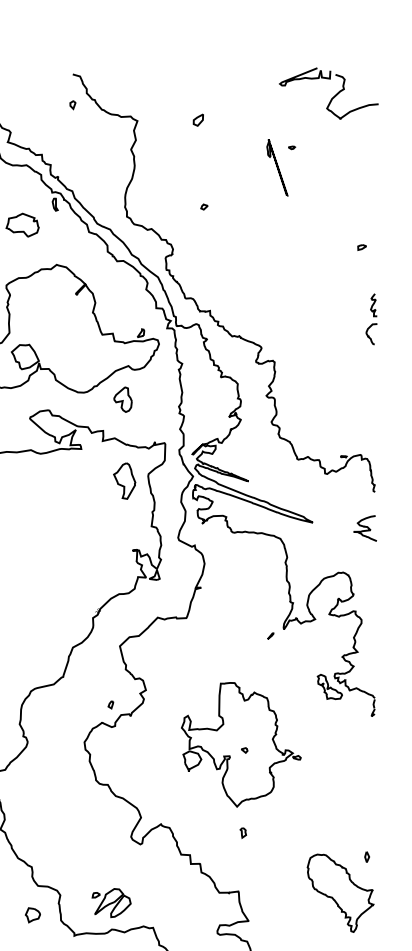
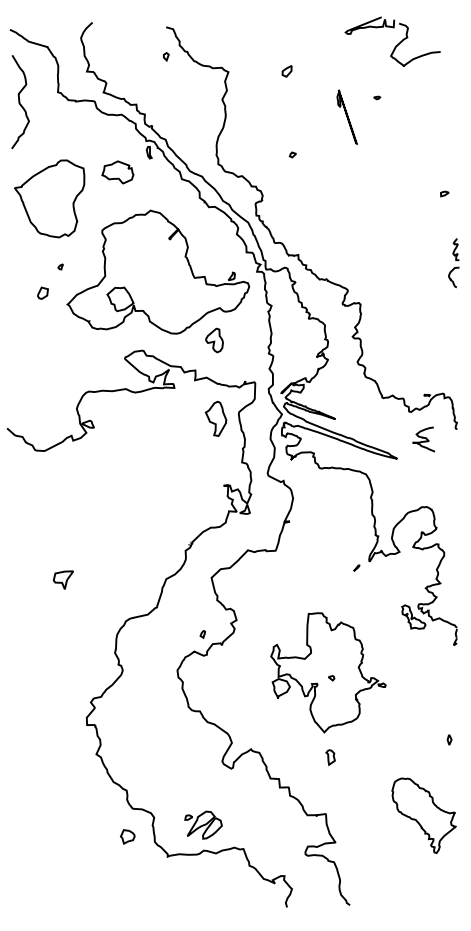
part: (328, 93) -> (392, 41), moved
part: (276, 167) -> (346, 116), moved
curve: (364, 527) -> (423, 438), moved
part: (242, 832) -> (329, 757), size x1.6
part: (367, 856) -> (449, 739), moved

